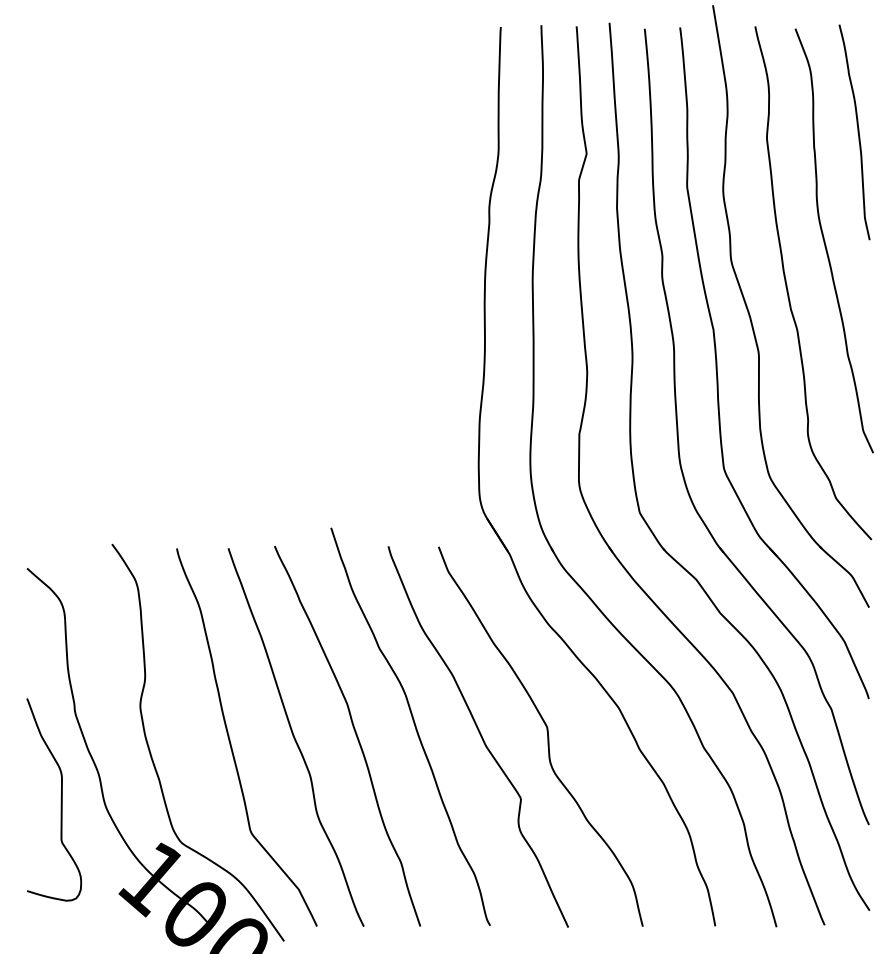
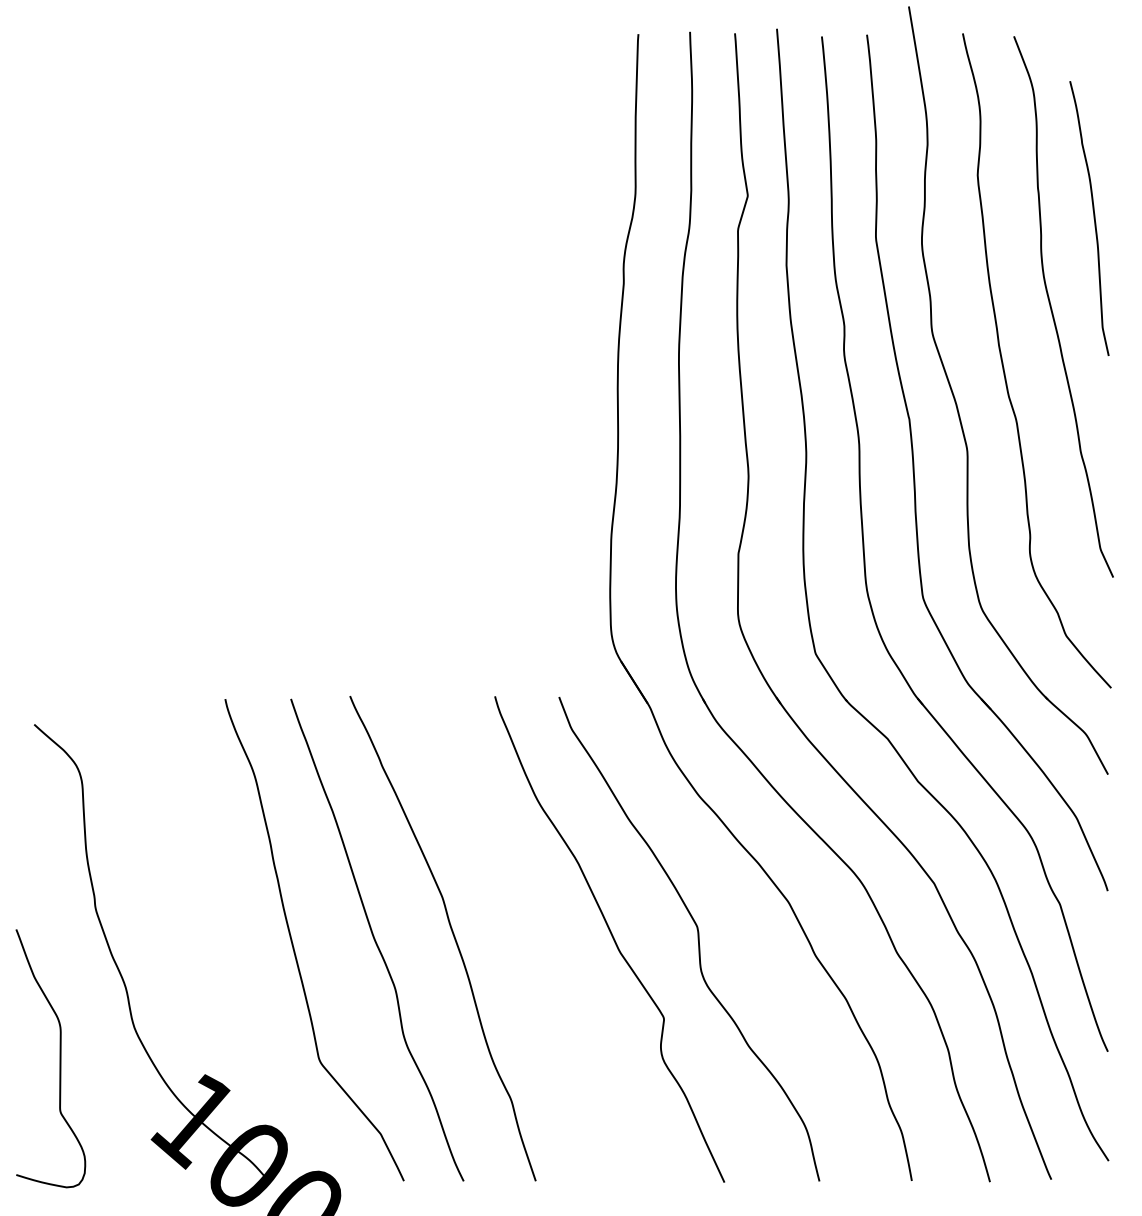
curve: (857, 132) -> (1093, 218), moved
curve: (413, 724) -> (527, 923), removed
curve: (152, 758) -> (194, 966), removed
curve: (60, 799) -> (59, 1058), moved

